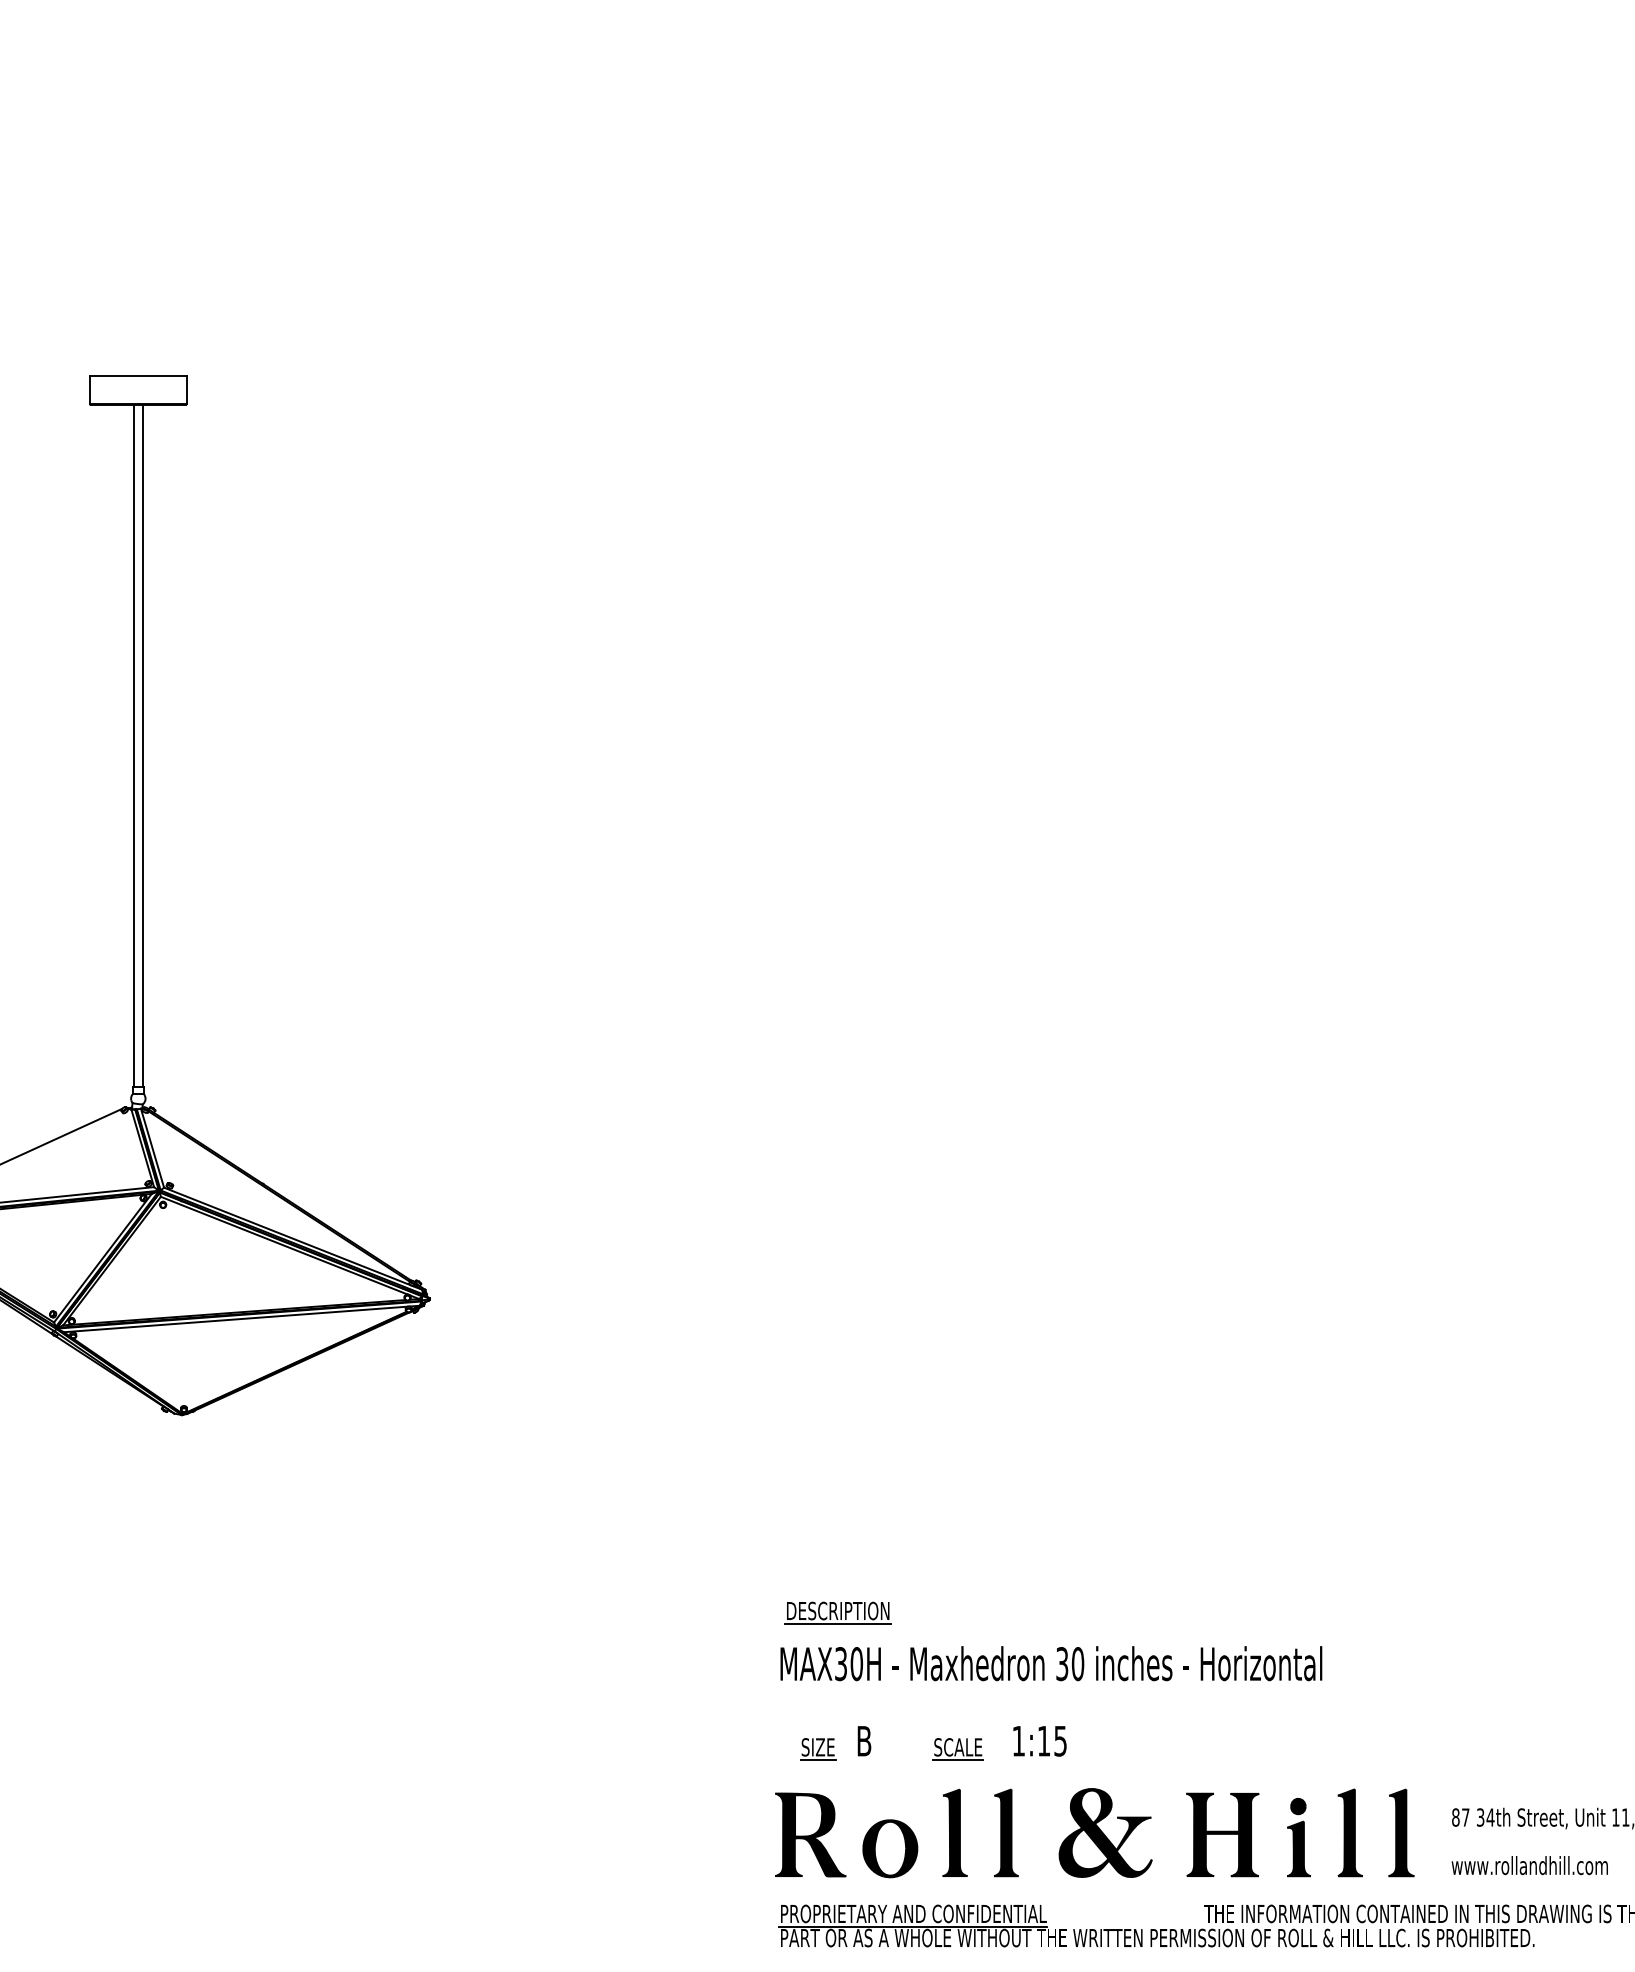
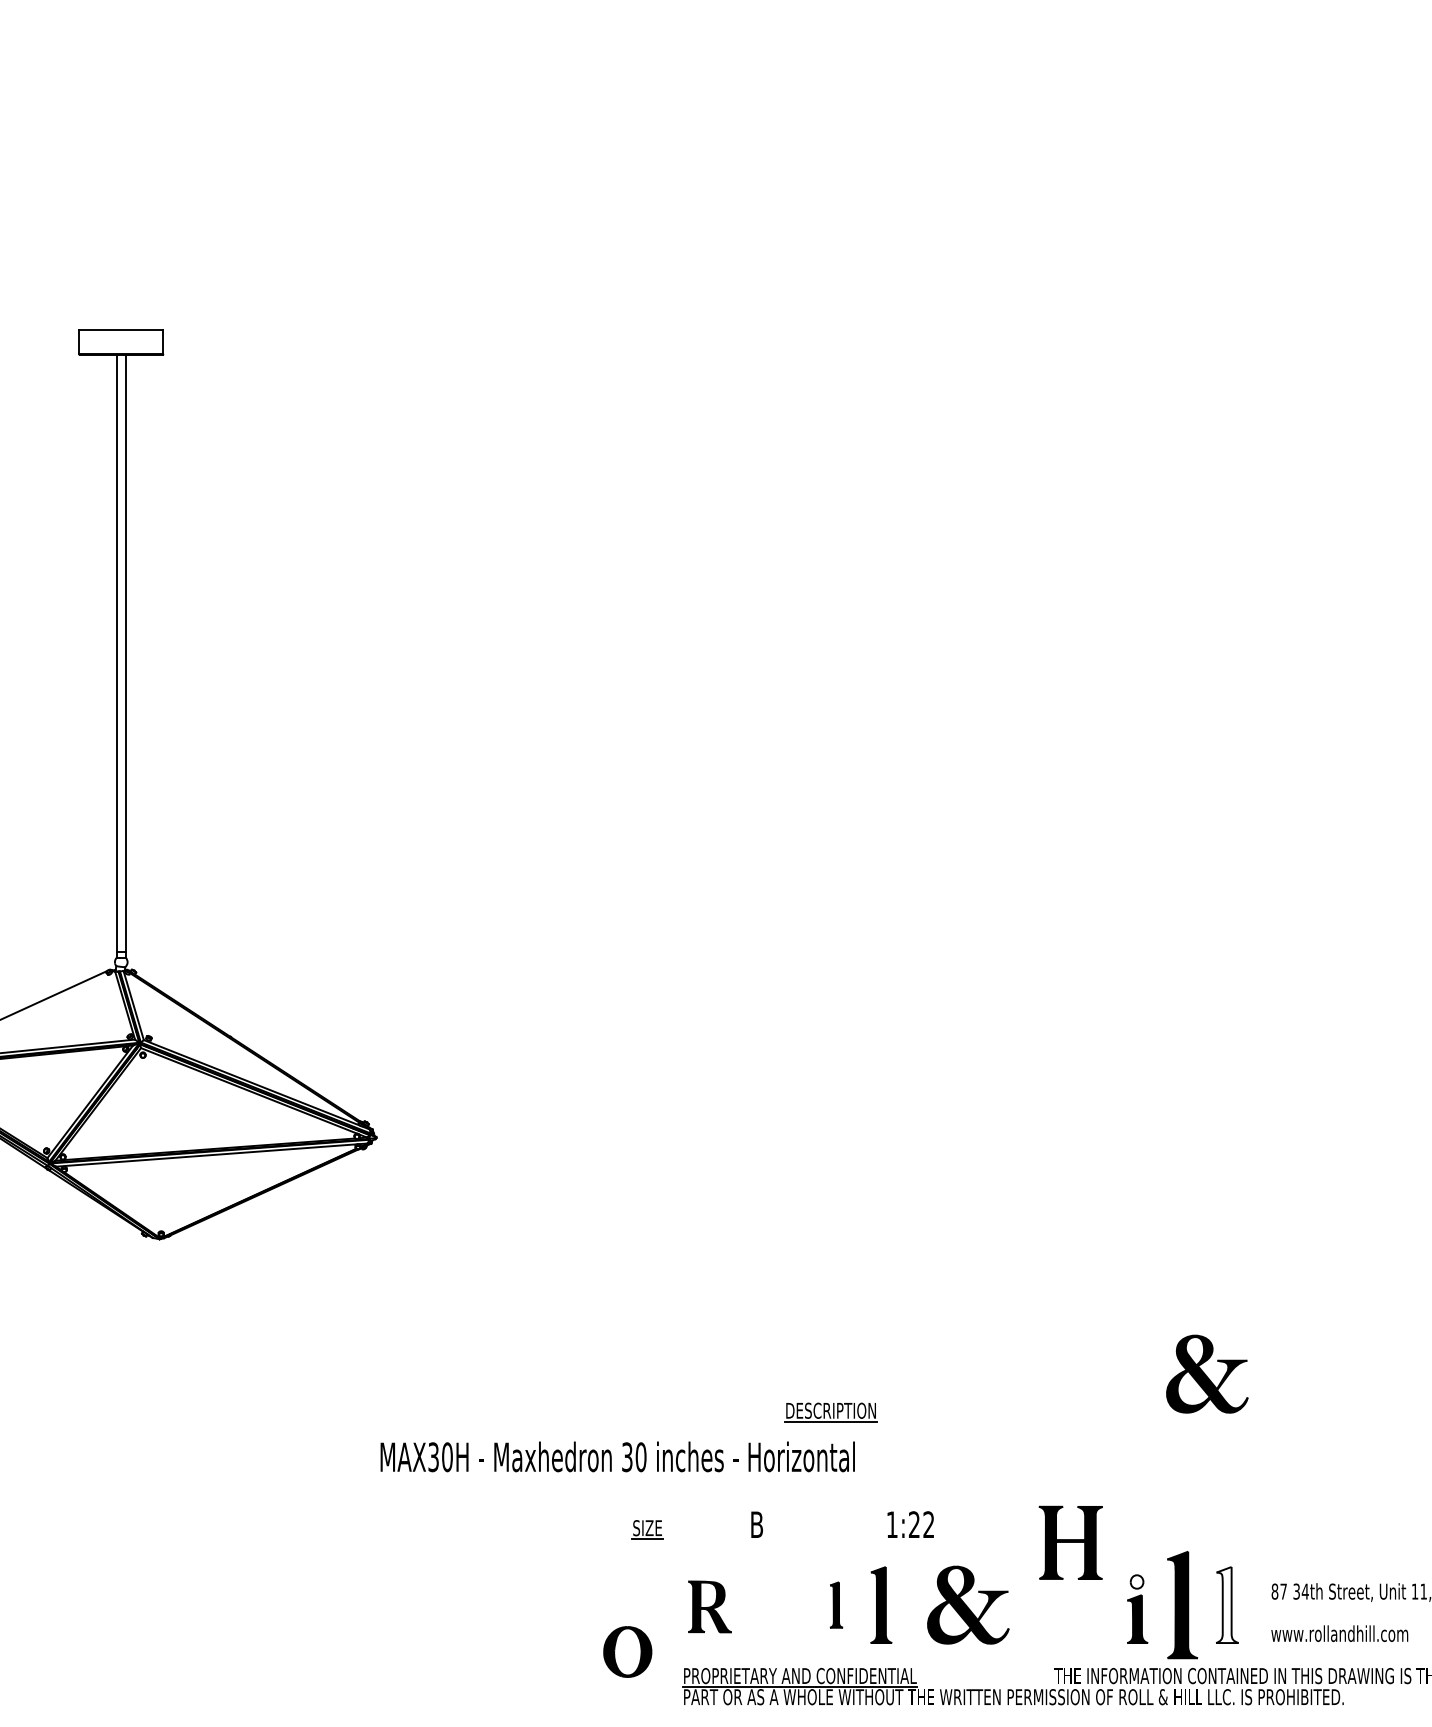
part: (1378, 1568) -> (1207, 1373), added
part: (837, 1612) -> (830, 1412), moved
text: (1051, 1663) -> (617, 1456), moved
text: (1052, 1740) -> (921, 1524), 1:15 -> 1:22
part: (818, 1748) -> (647, 1529), moved
part: (957, 1748) -> (838, 1531), removed
fill: (1297, 1805) -> (1136, 1581), removed
part: (955, 1832) -> (836, 1604), size x0.6
part: (1350, 1832) -> (1182, 1604), size x1.4
fill: (1401, 1833) -> (1227, 1605), removed
part: (810, 1834) -> (709, 1606), size x0.7
part: (1222, 1834) -> (1070, 1542), moved
part: (890, 1848) -> (627, 1651), moved

